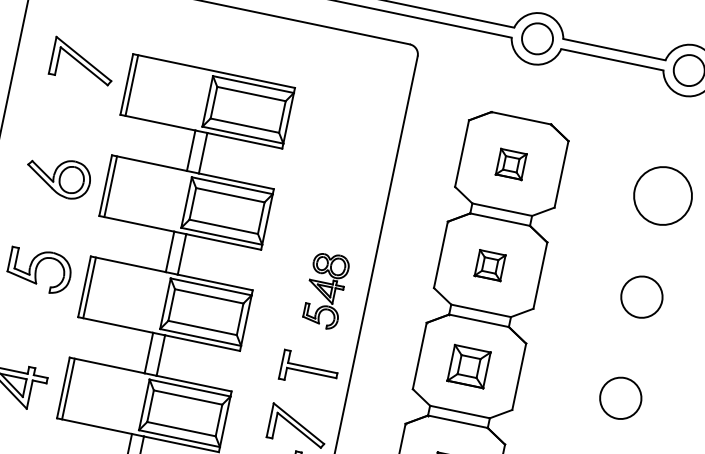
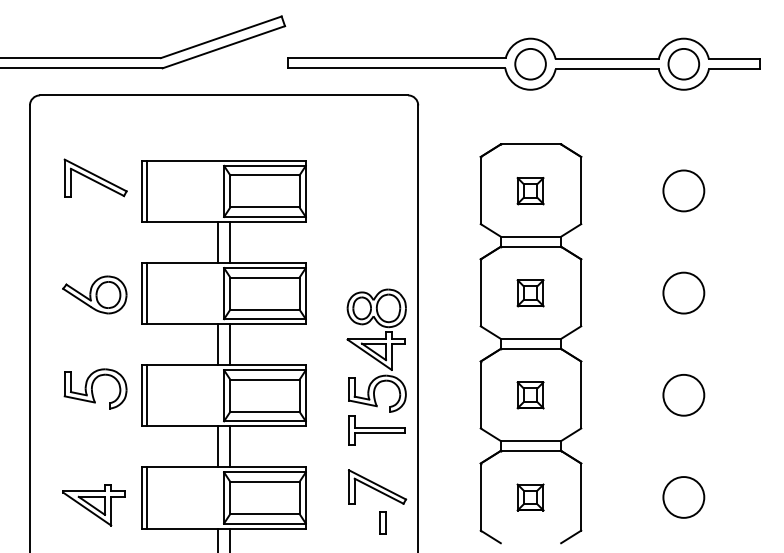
circle: (662, 195) -> (683, 190), size x0.71
part: (325, 290) -> (376, 350), size x1.67
part: (468, 366) -> (530, 395), size x0.71

